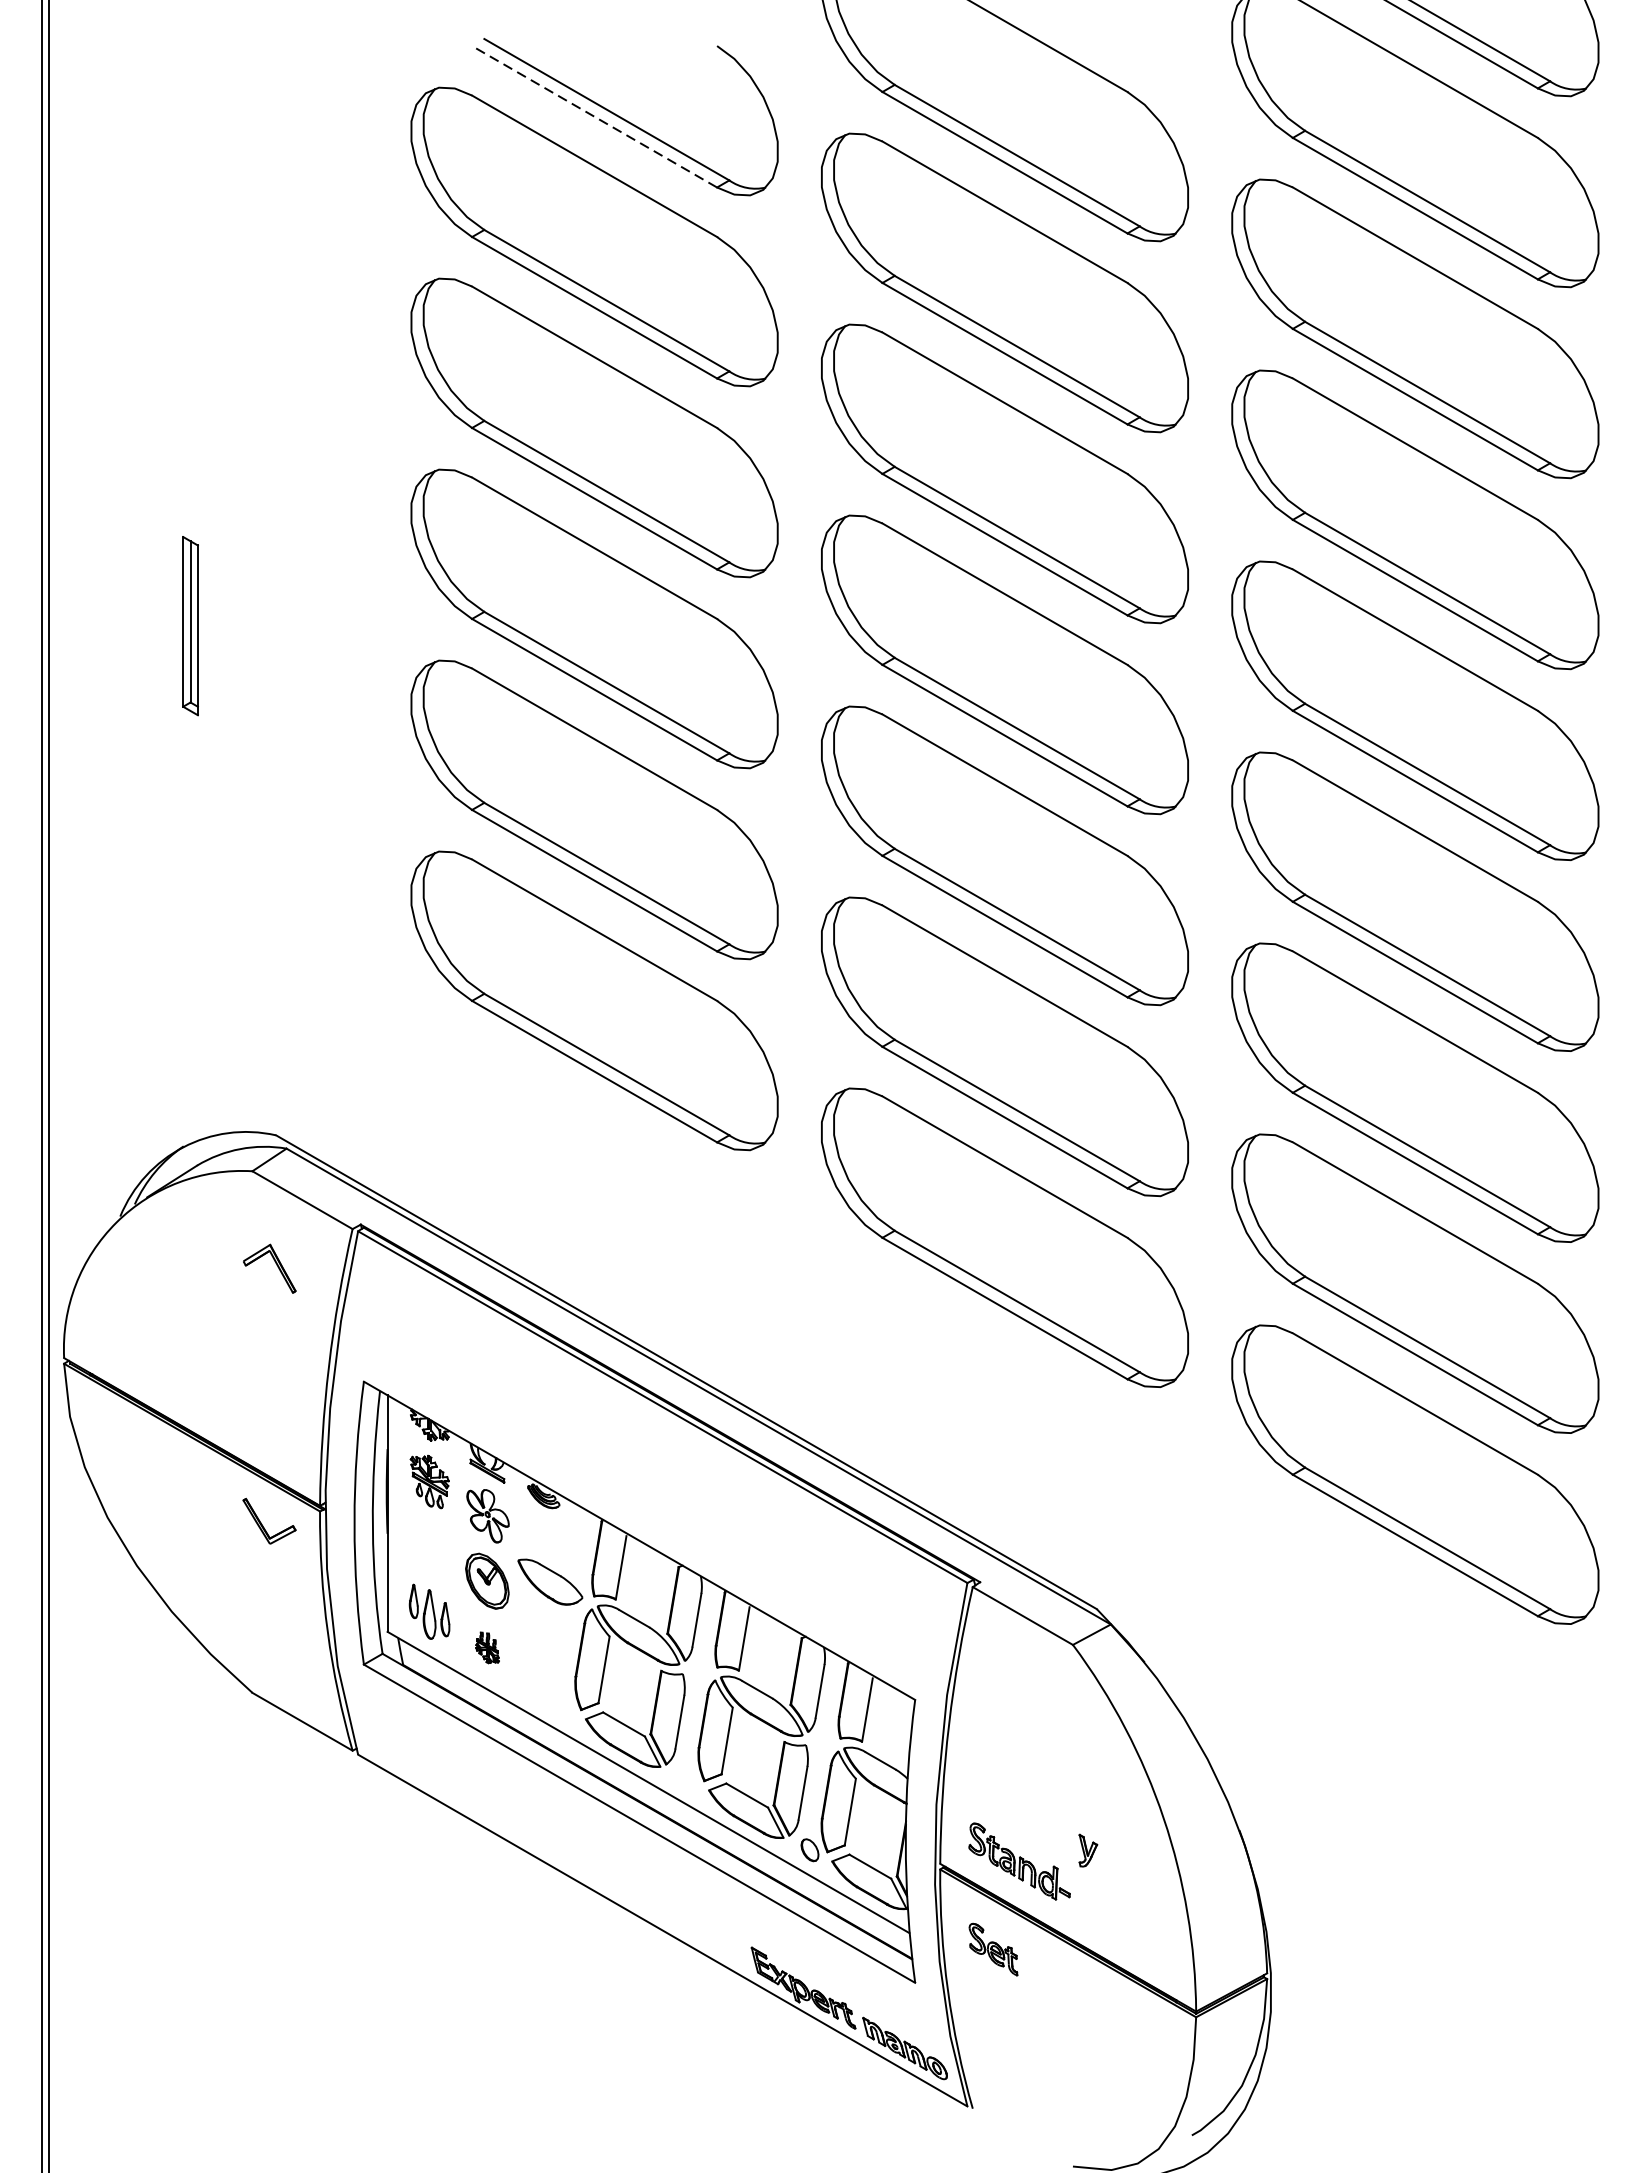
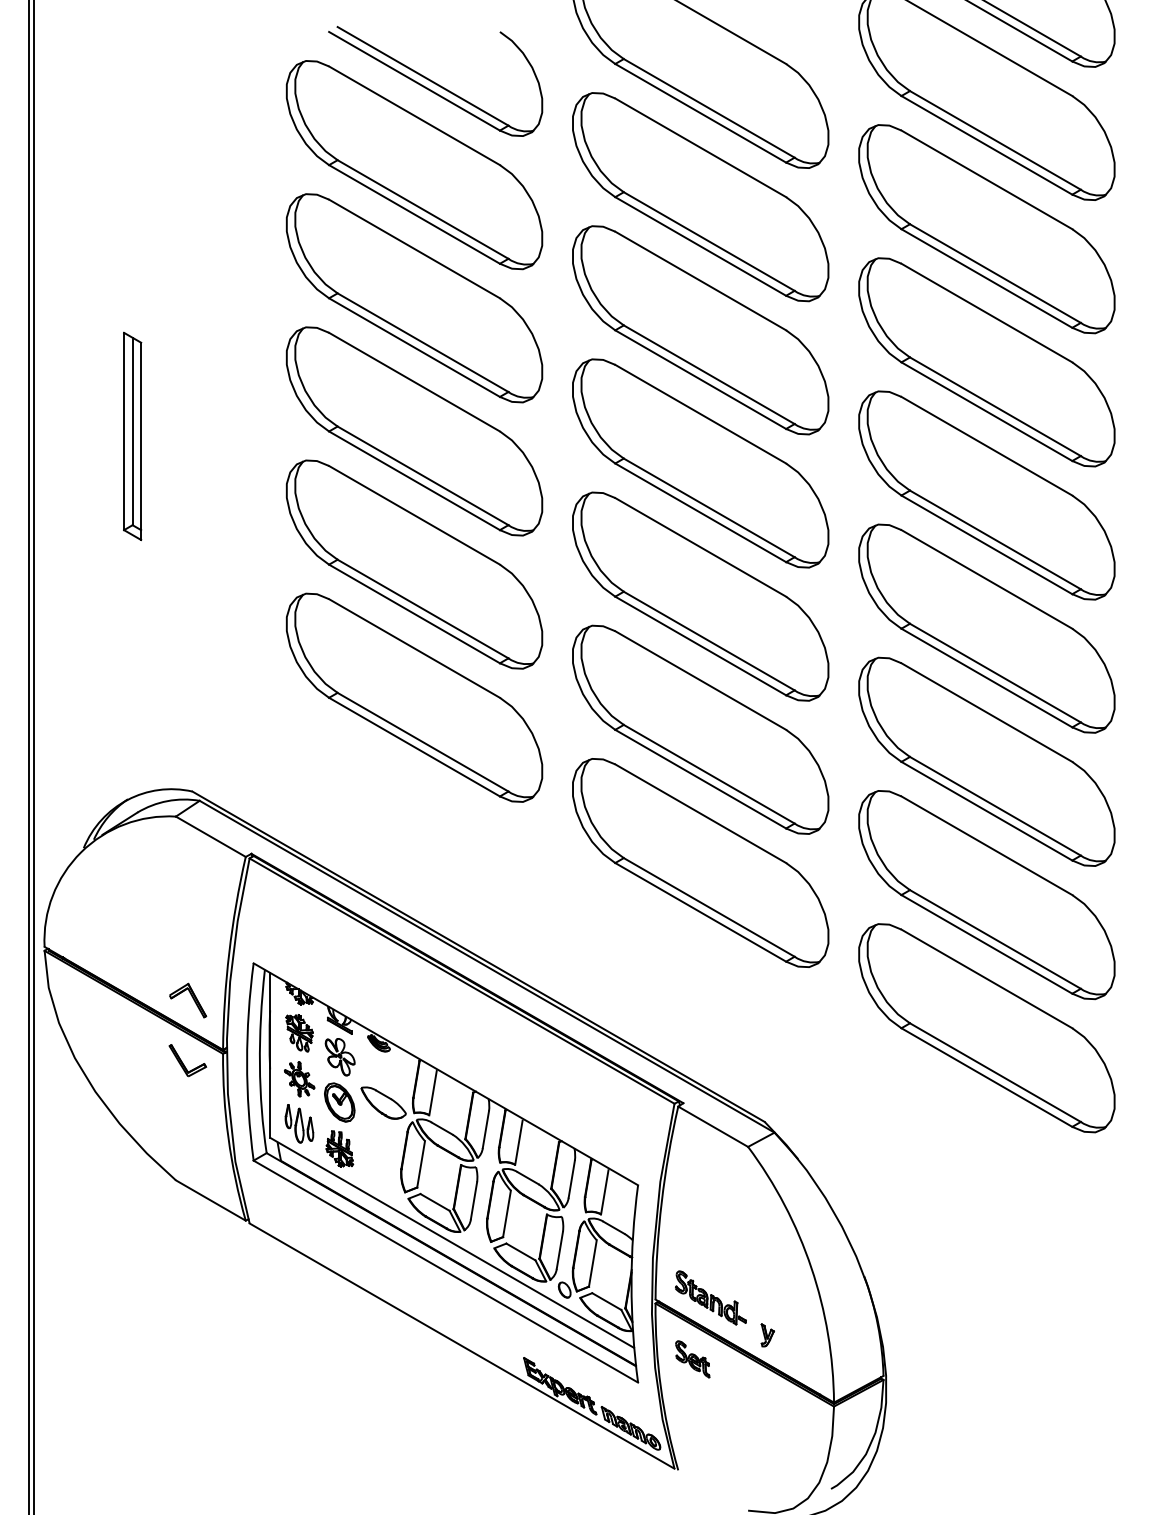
line: (594, 117) -> (414, 81), dashed -> solid
part: (190, 626) -> (132, 436), size x1.67
part: (270, 1268) -> (188, 1000), moved
part: (429, 1548) -> (299, 1079), added
part: (487, 1647) -> (339, 1148), size x1.67
part: (1087, 1850) -> (767, 1335), moved

